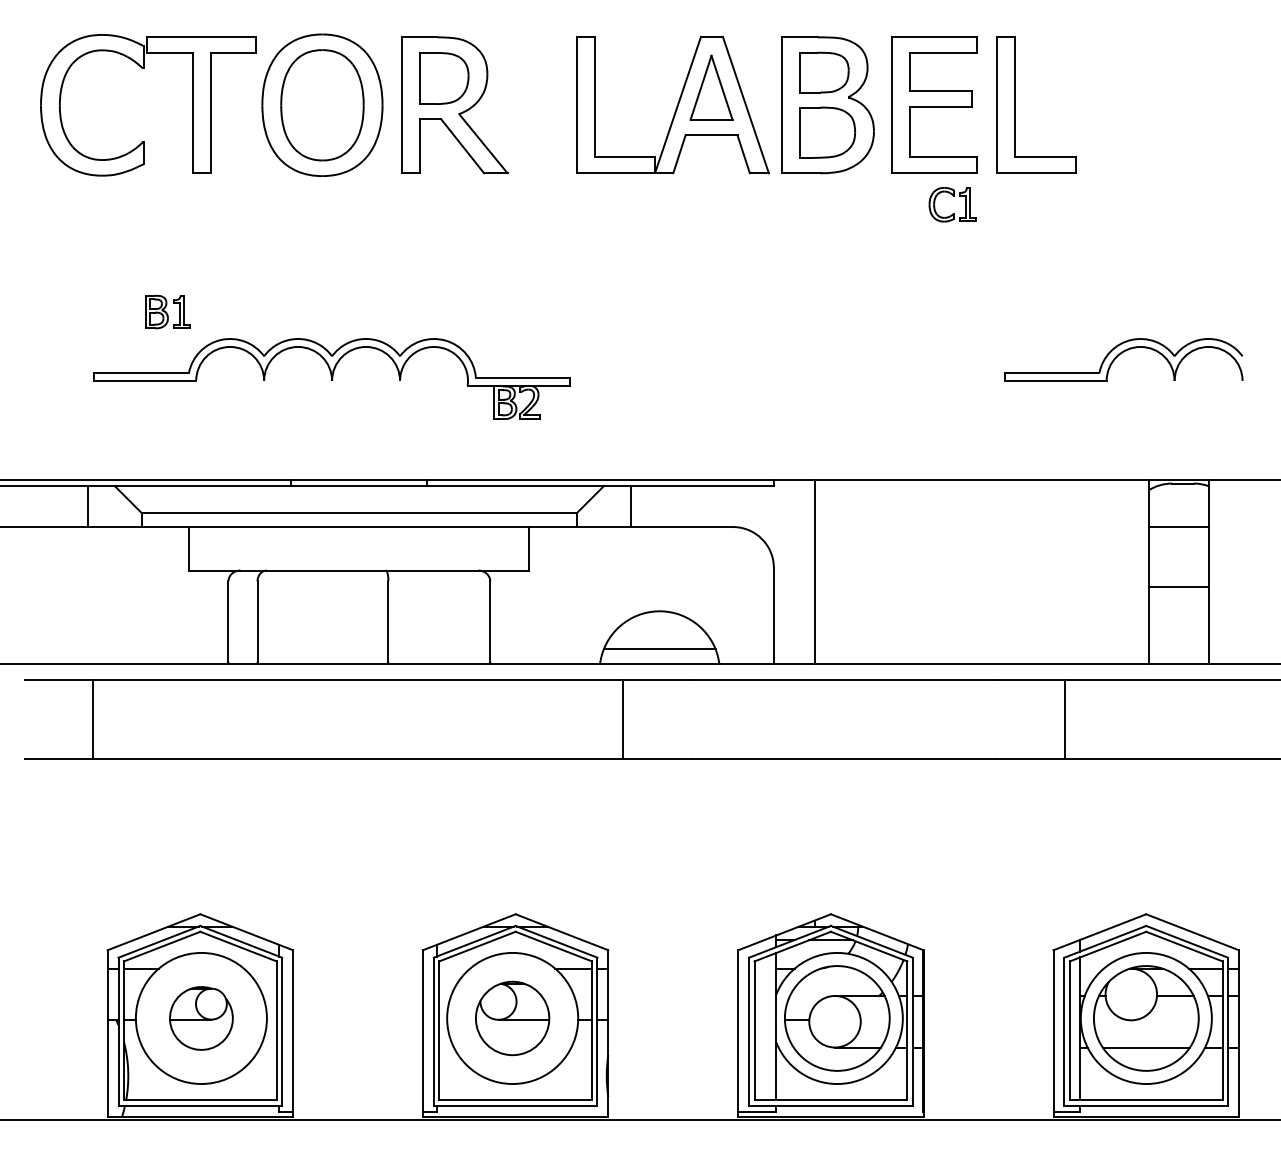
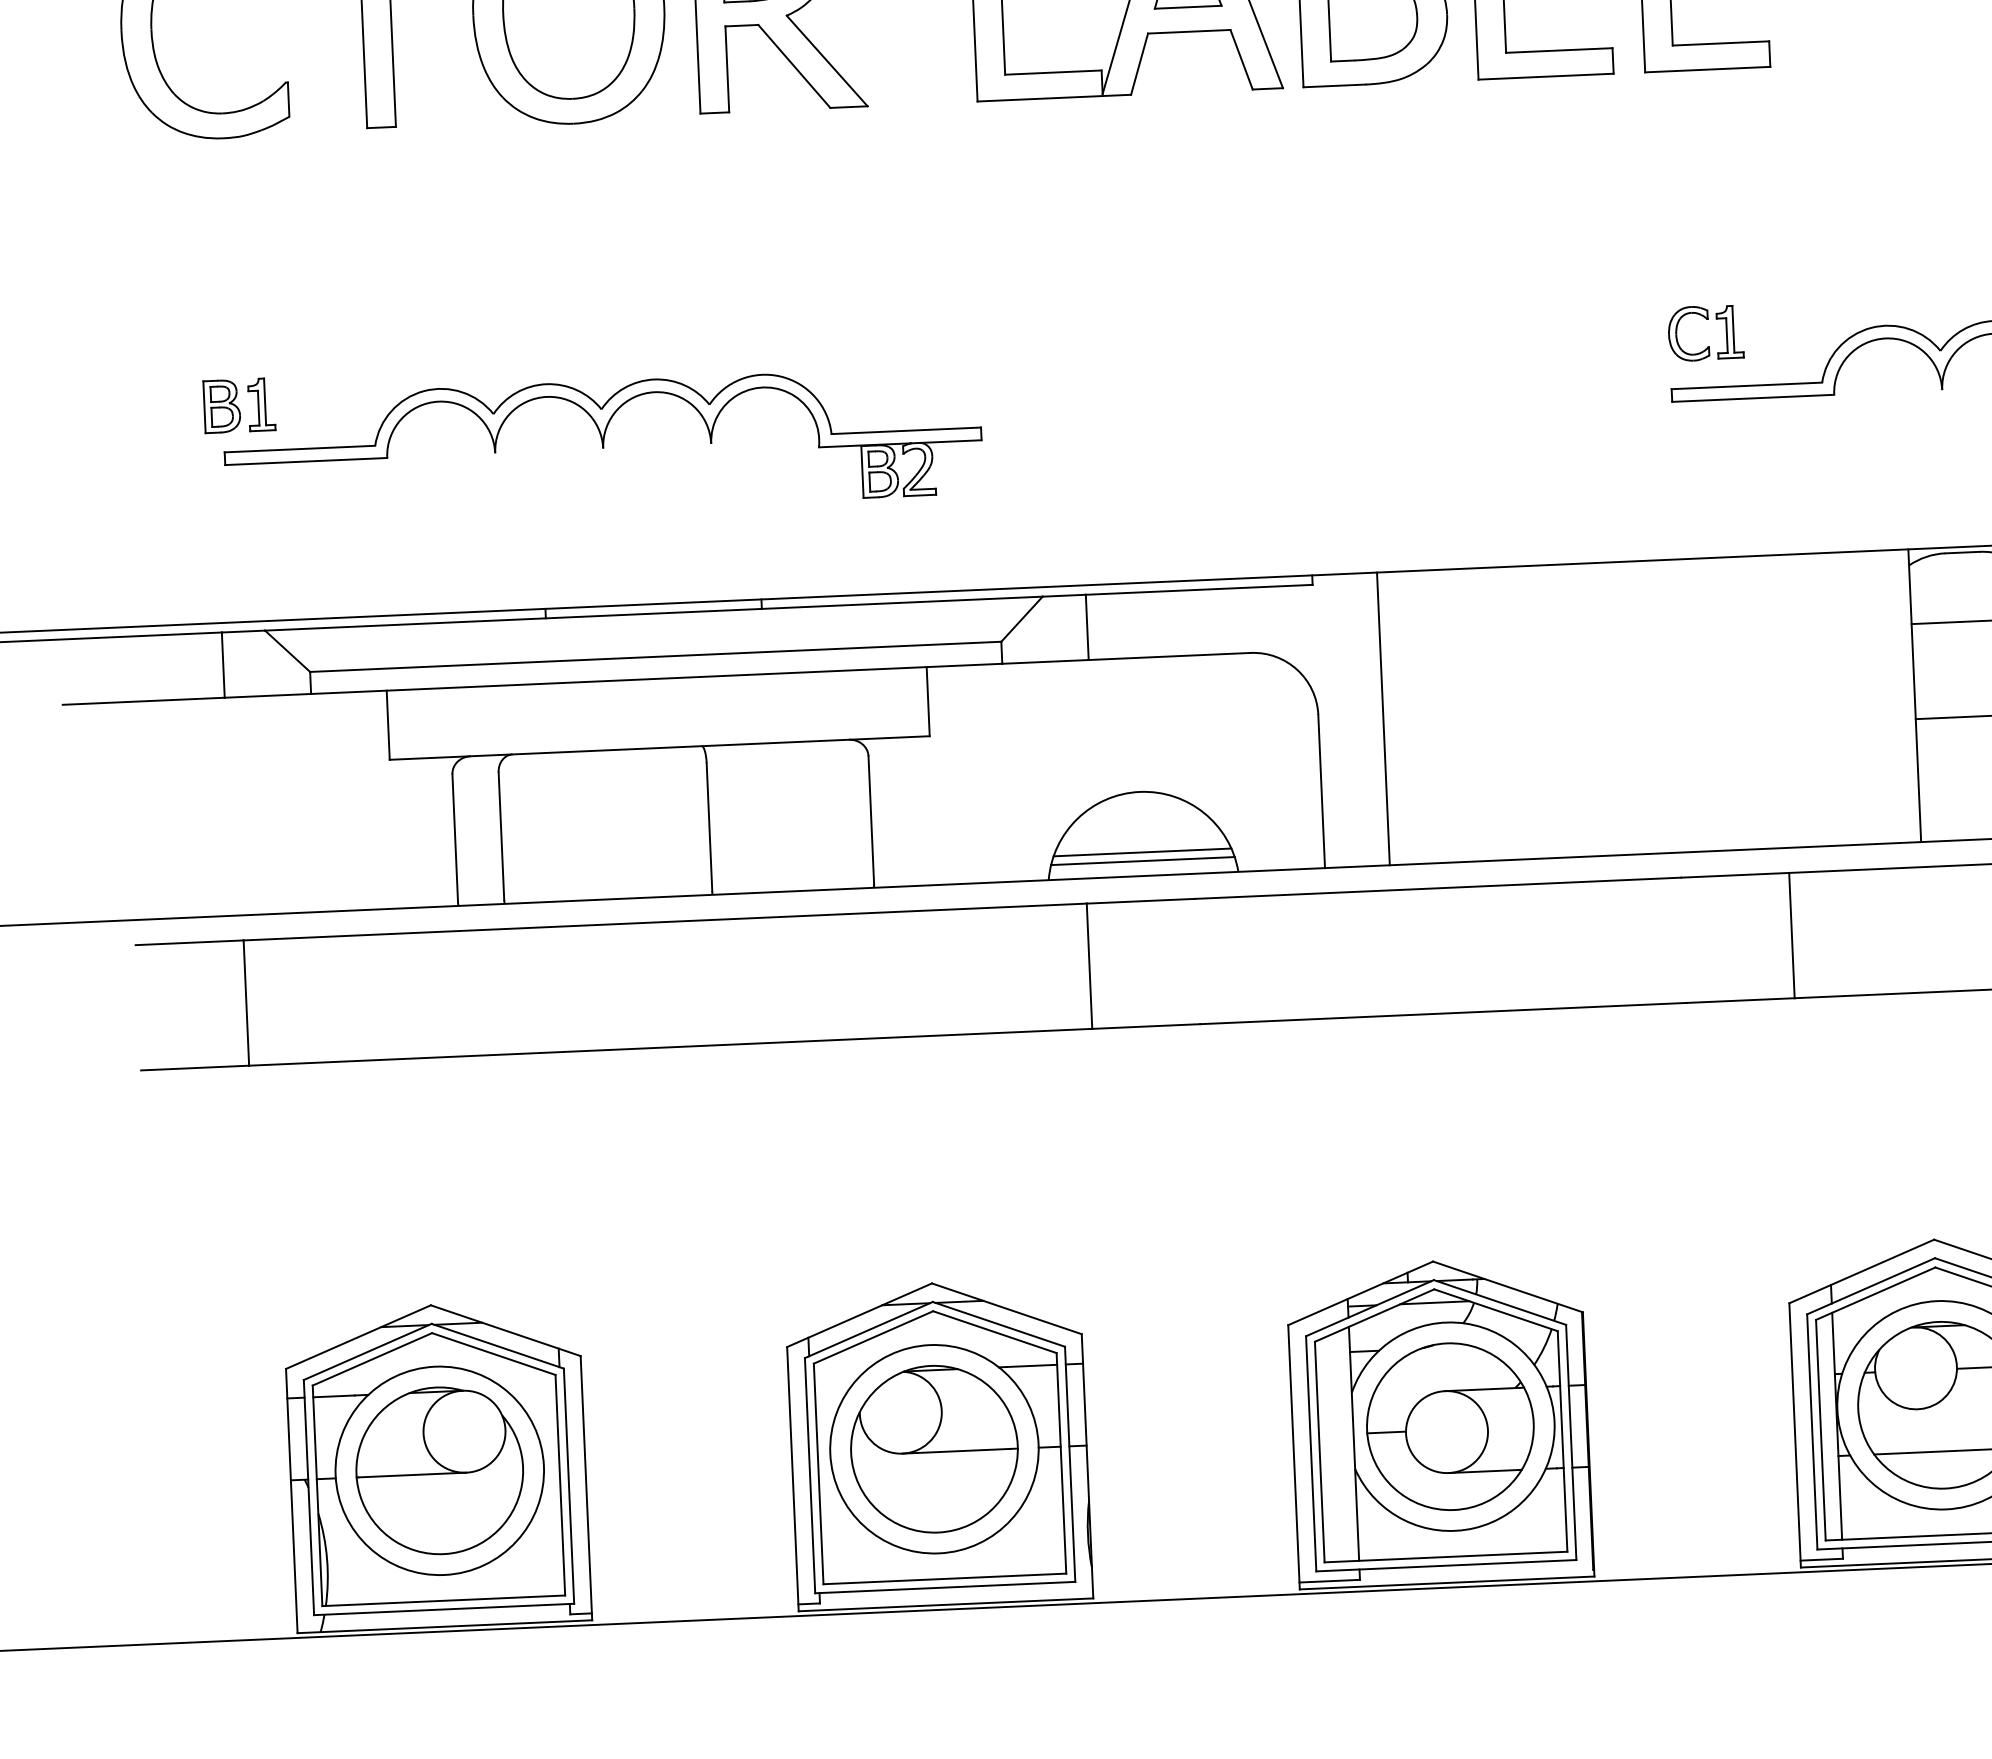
part: (953, 196) -> (1706, 320), moved
part: (167, 311) -> (238, 404), moved
line: (659, 654) -> (1142, 860), added
part: (201, 1018) -> (439, 1470), size x1.67
part: (512, 1018) -> (934, 1449), size x1.43

